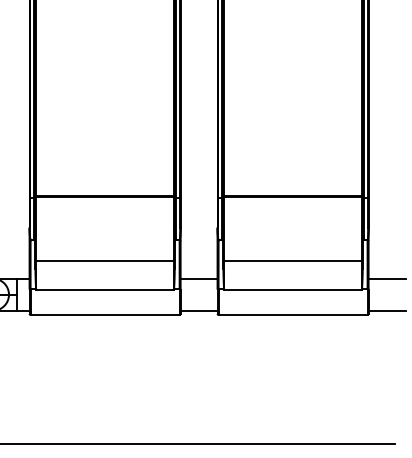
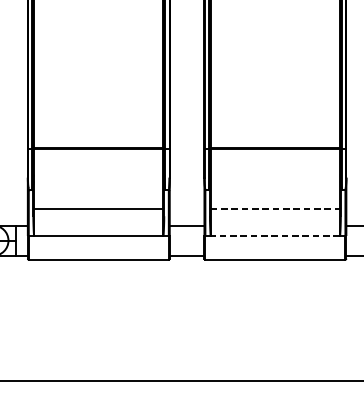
line: (293, 260) -> (275, 208), solid -> dashed
line: (293, 289) -> (275, 235), solid -> dashed

